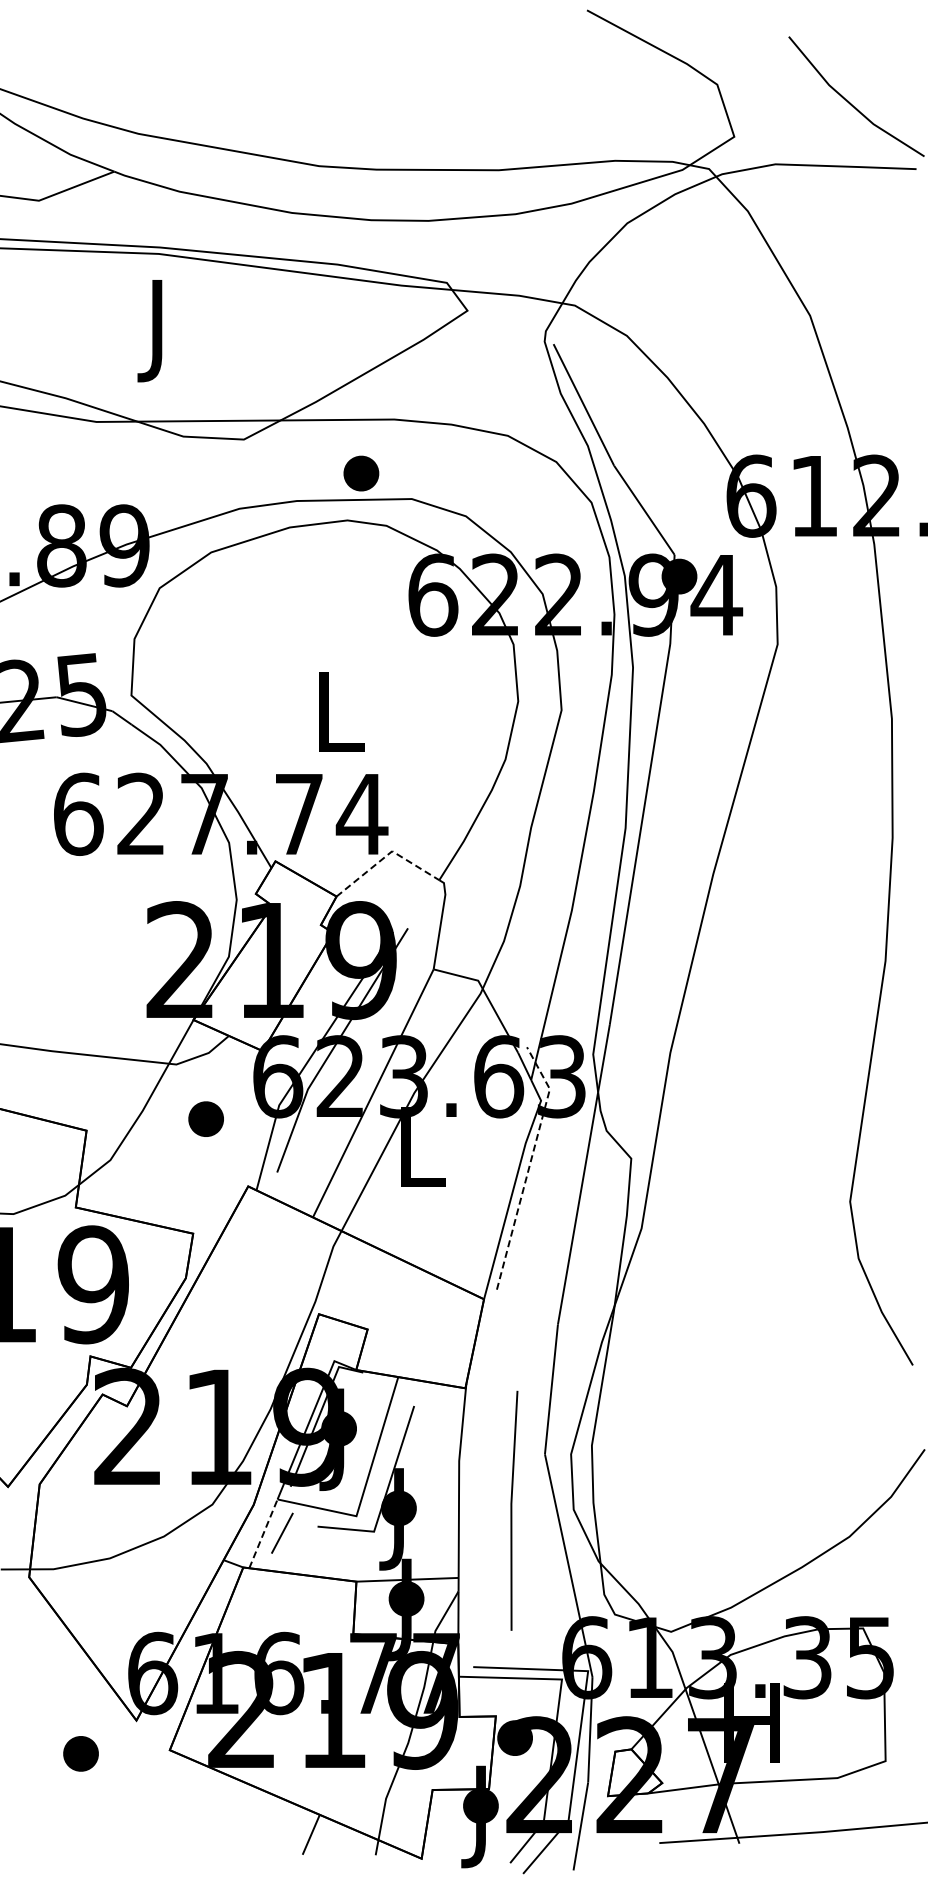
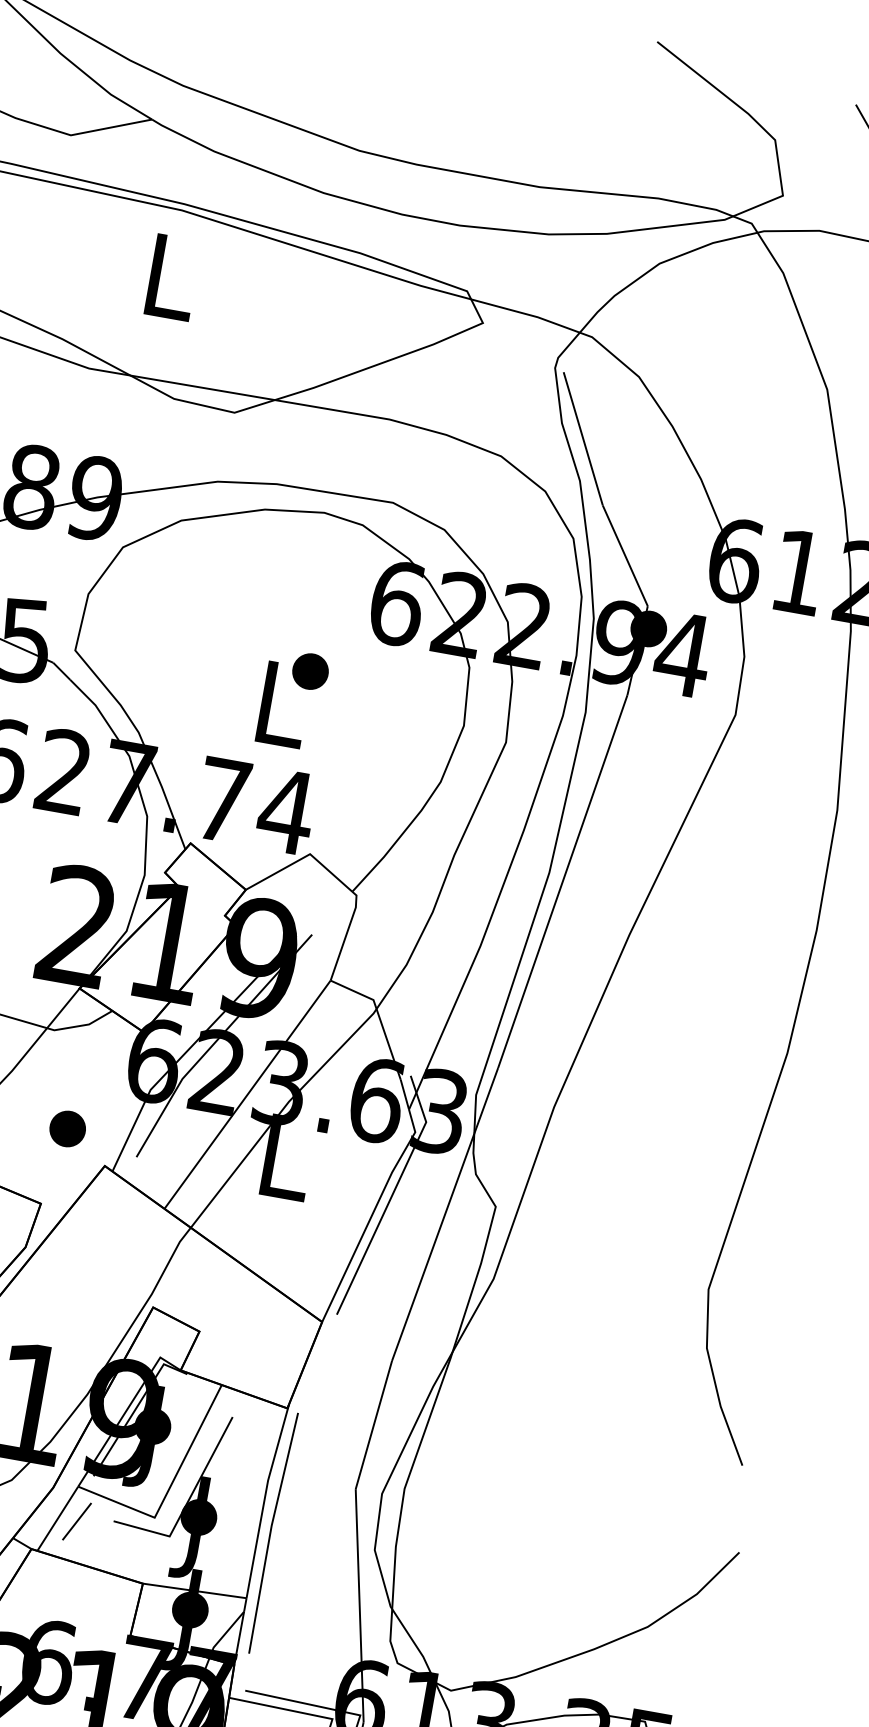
text: (160, 331) -> (169, 288), J -> L
part: (361, 473) -> (310, 671), moved
line: (386, 855) -> (303, 857), dashed -> solid
part: (205, 1118) -> (67, 1128), moved
line: (529, 1165) -> (391, 1195), dashed -> solid
line: (512, 1510) -> (271, 1532), moved
line: (263, 1533) -> (57, 1518), dashed -> solid

